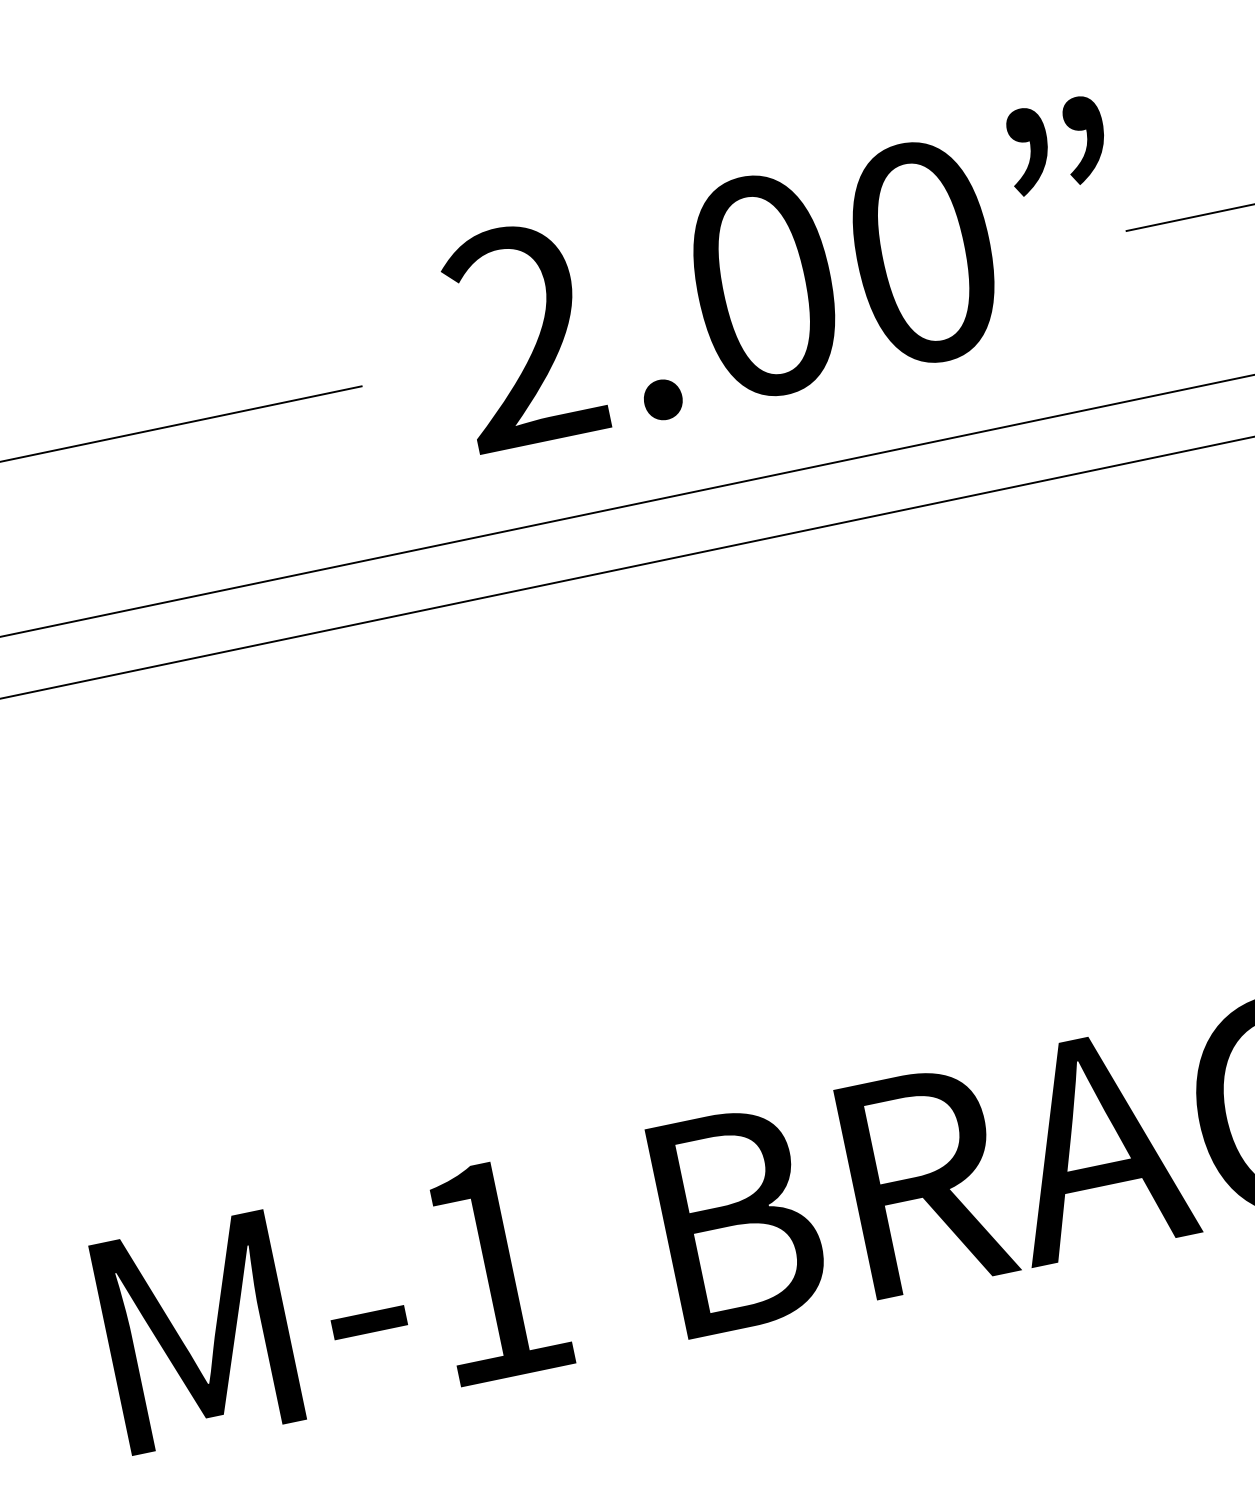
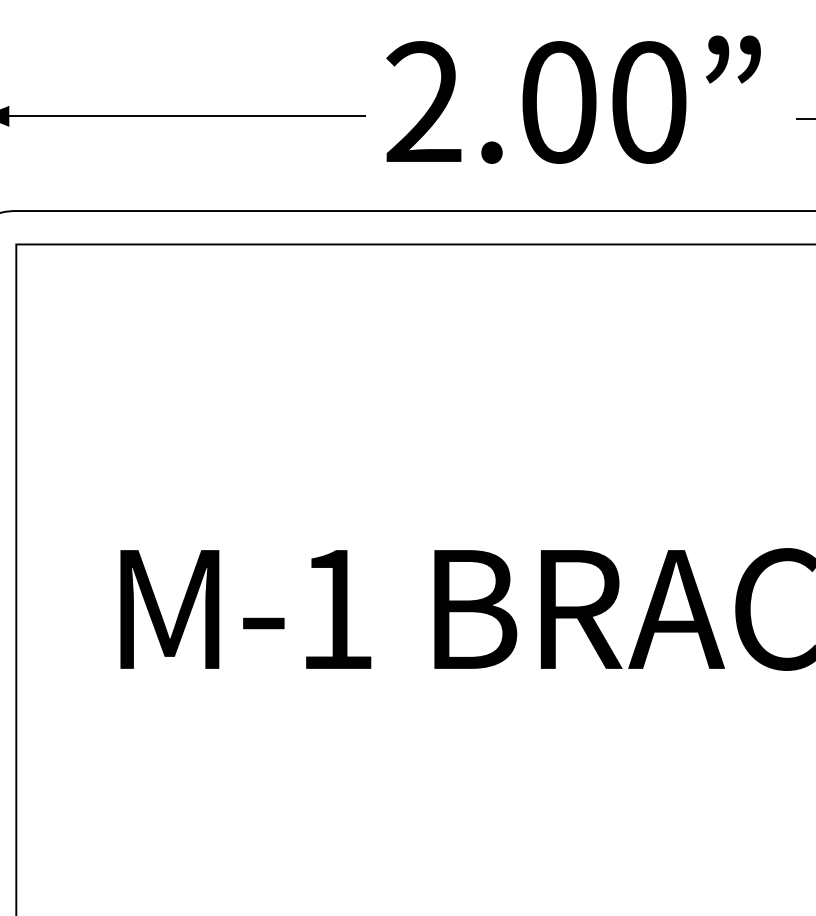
text: (787, 275) -> (573, 99), moved

